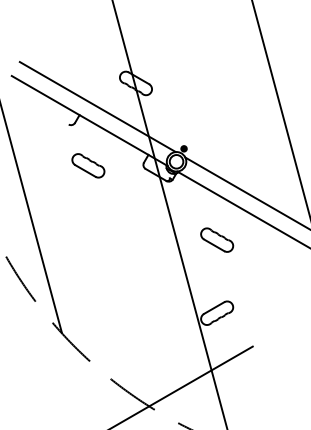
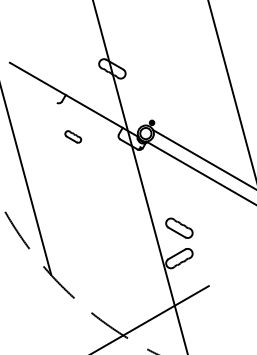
line: (97, 107) -> (80, 88), removed
part: (88, 165) -> (73, 136), size x0.6
part: (217, 239) -> (179, 227), moved

